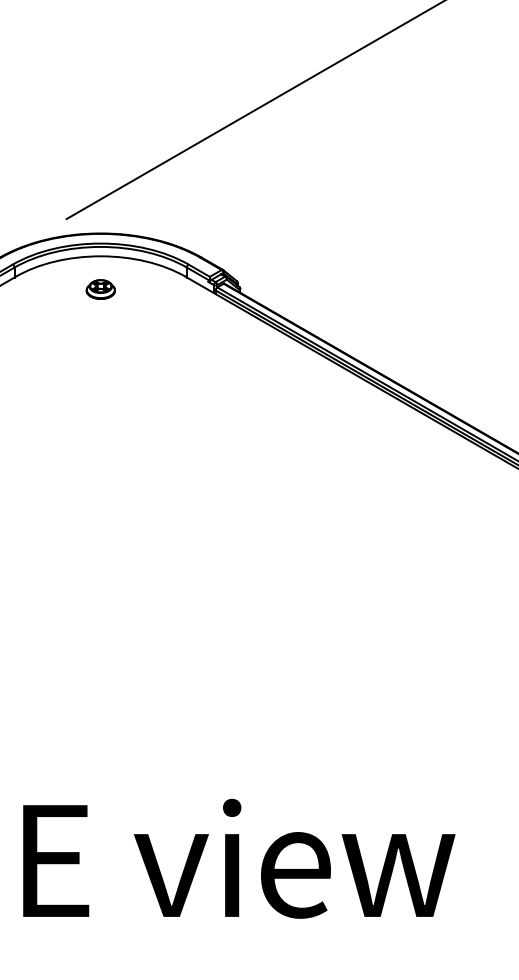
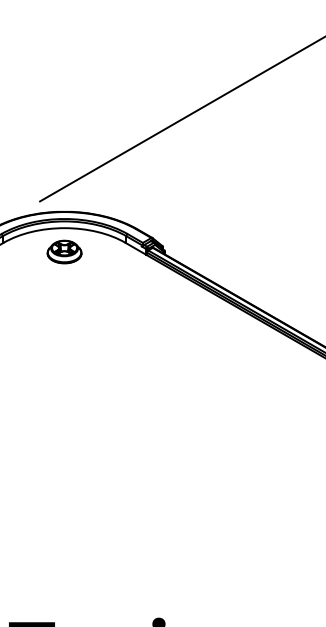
part: (100, 289) -> (64, 251), size x1.67

